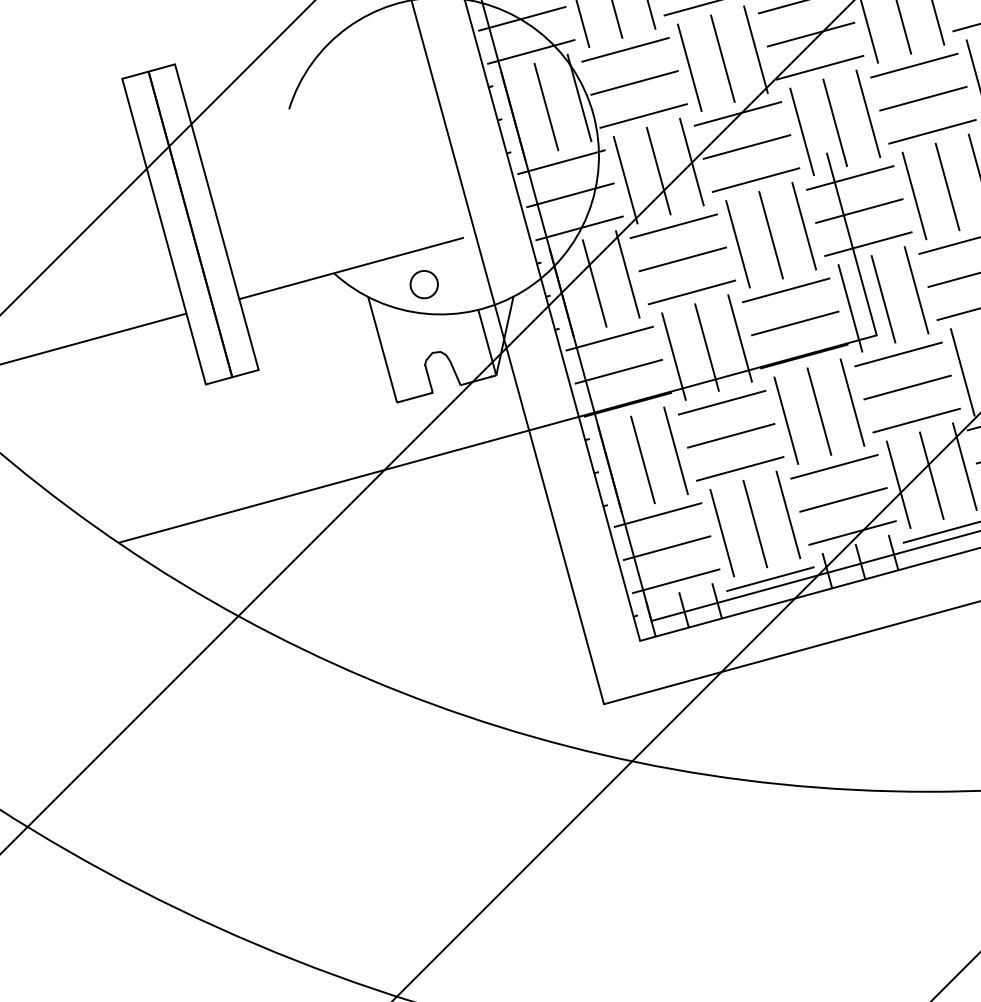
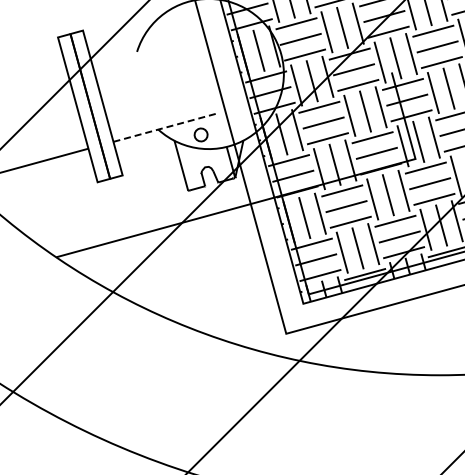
line: (351, 268) -> (166, 127), solid -> dashed

